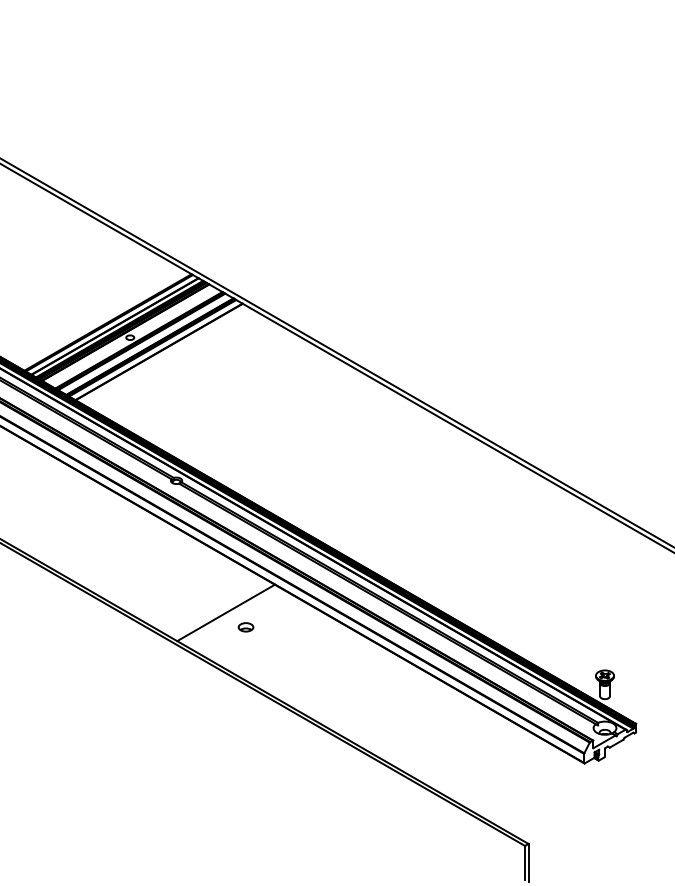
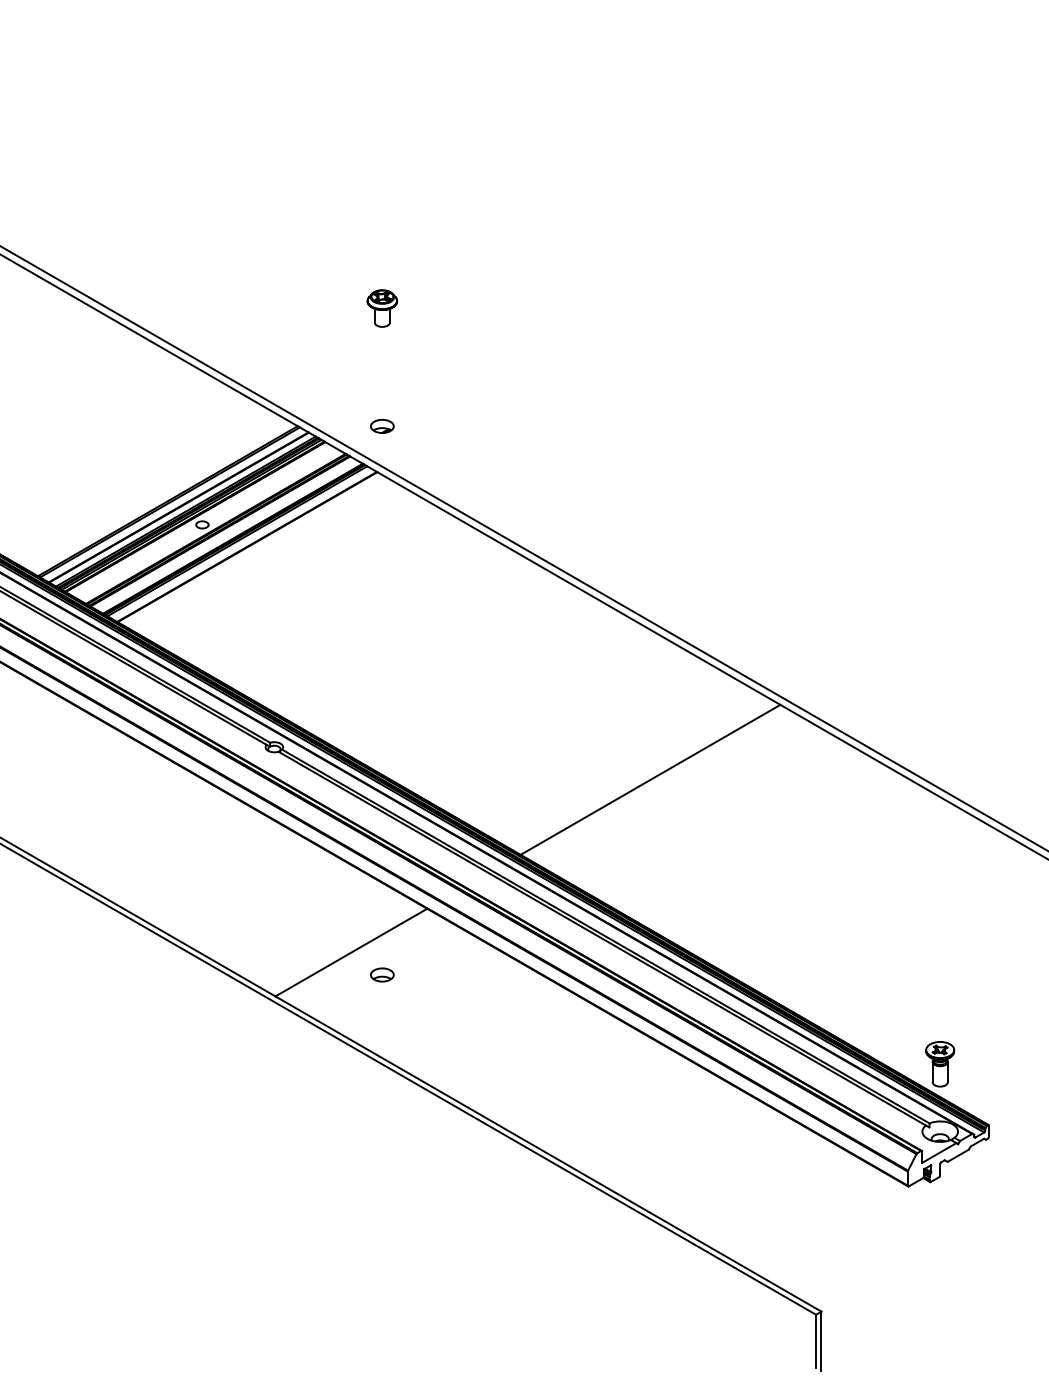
part: (245, 198) -> (381, 308), added
part: (245, 274) -> (381, 426), added
line: (418, 501) -> (650, 779), added

